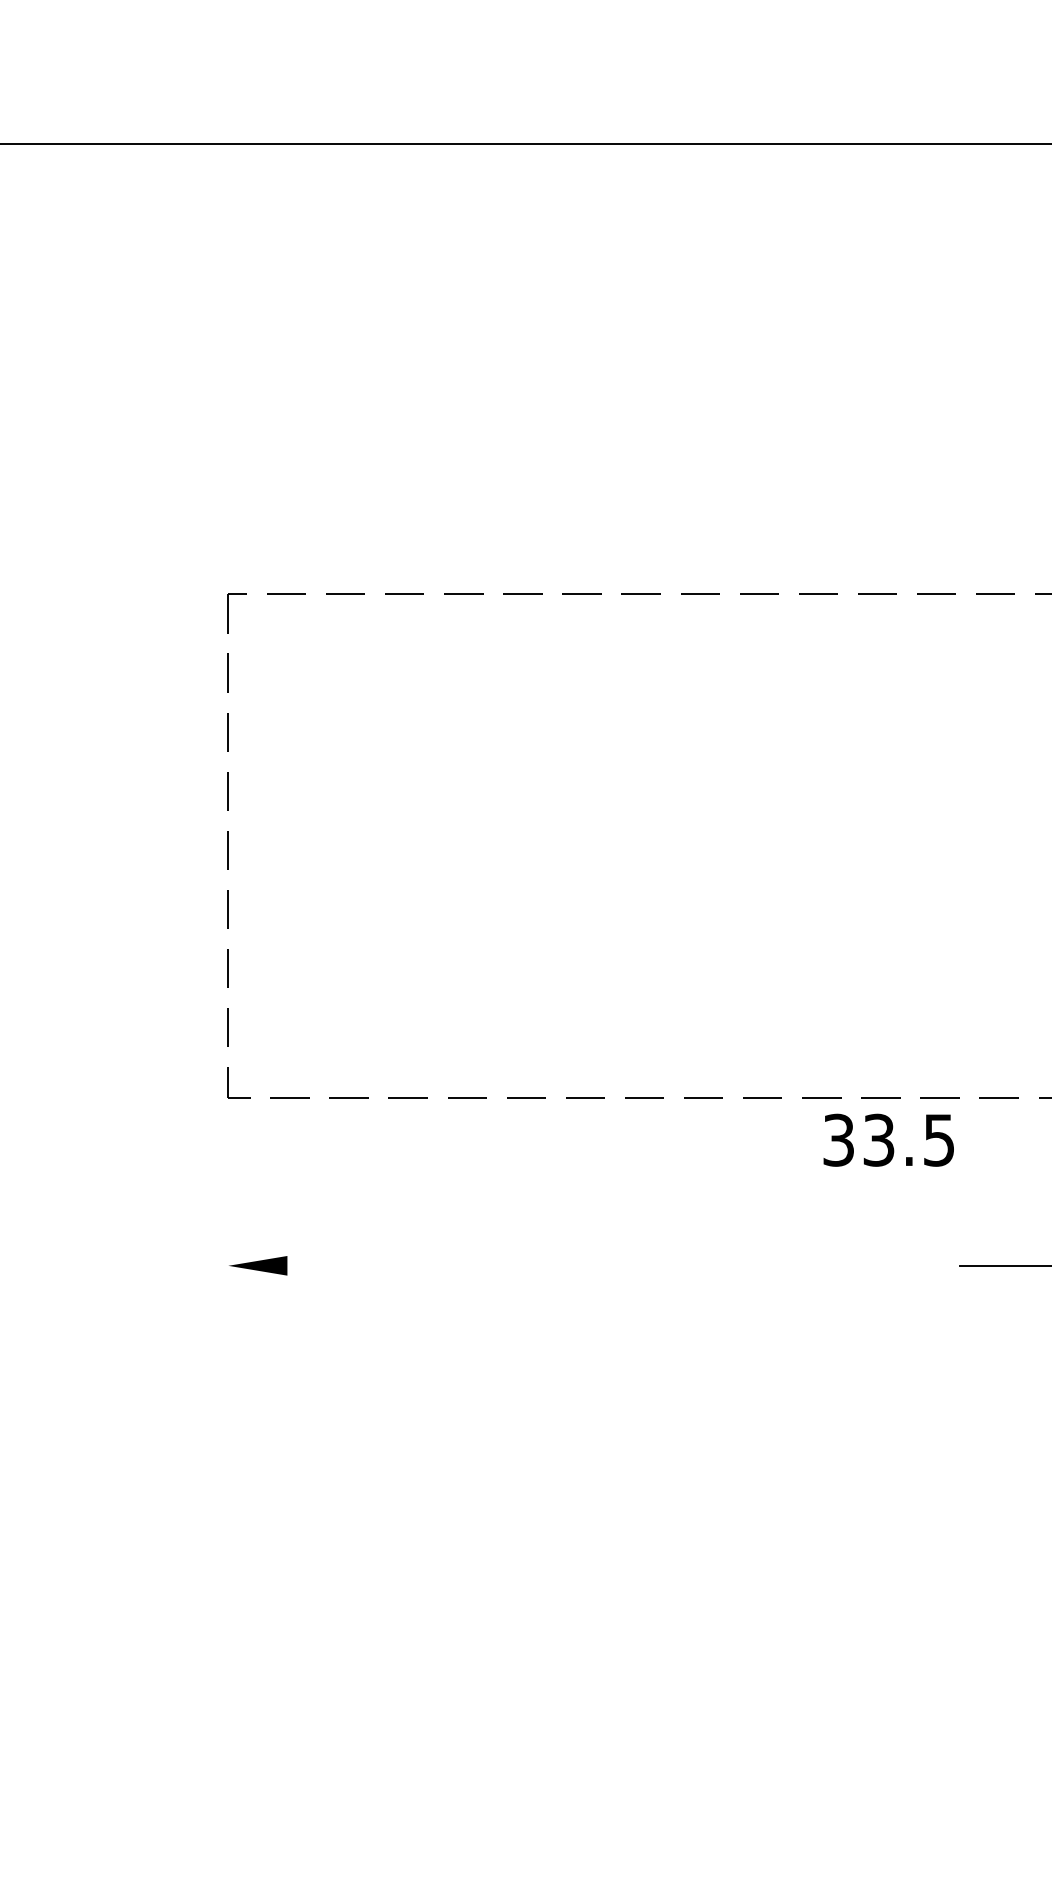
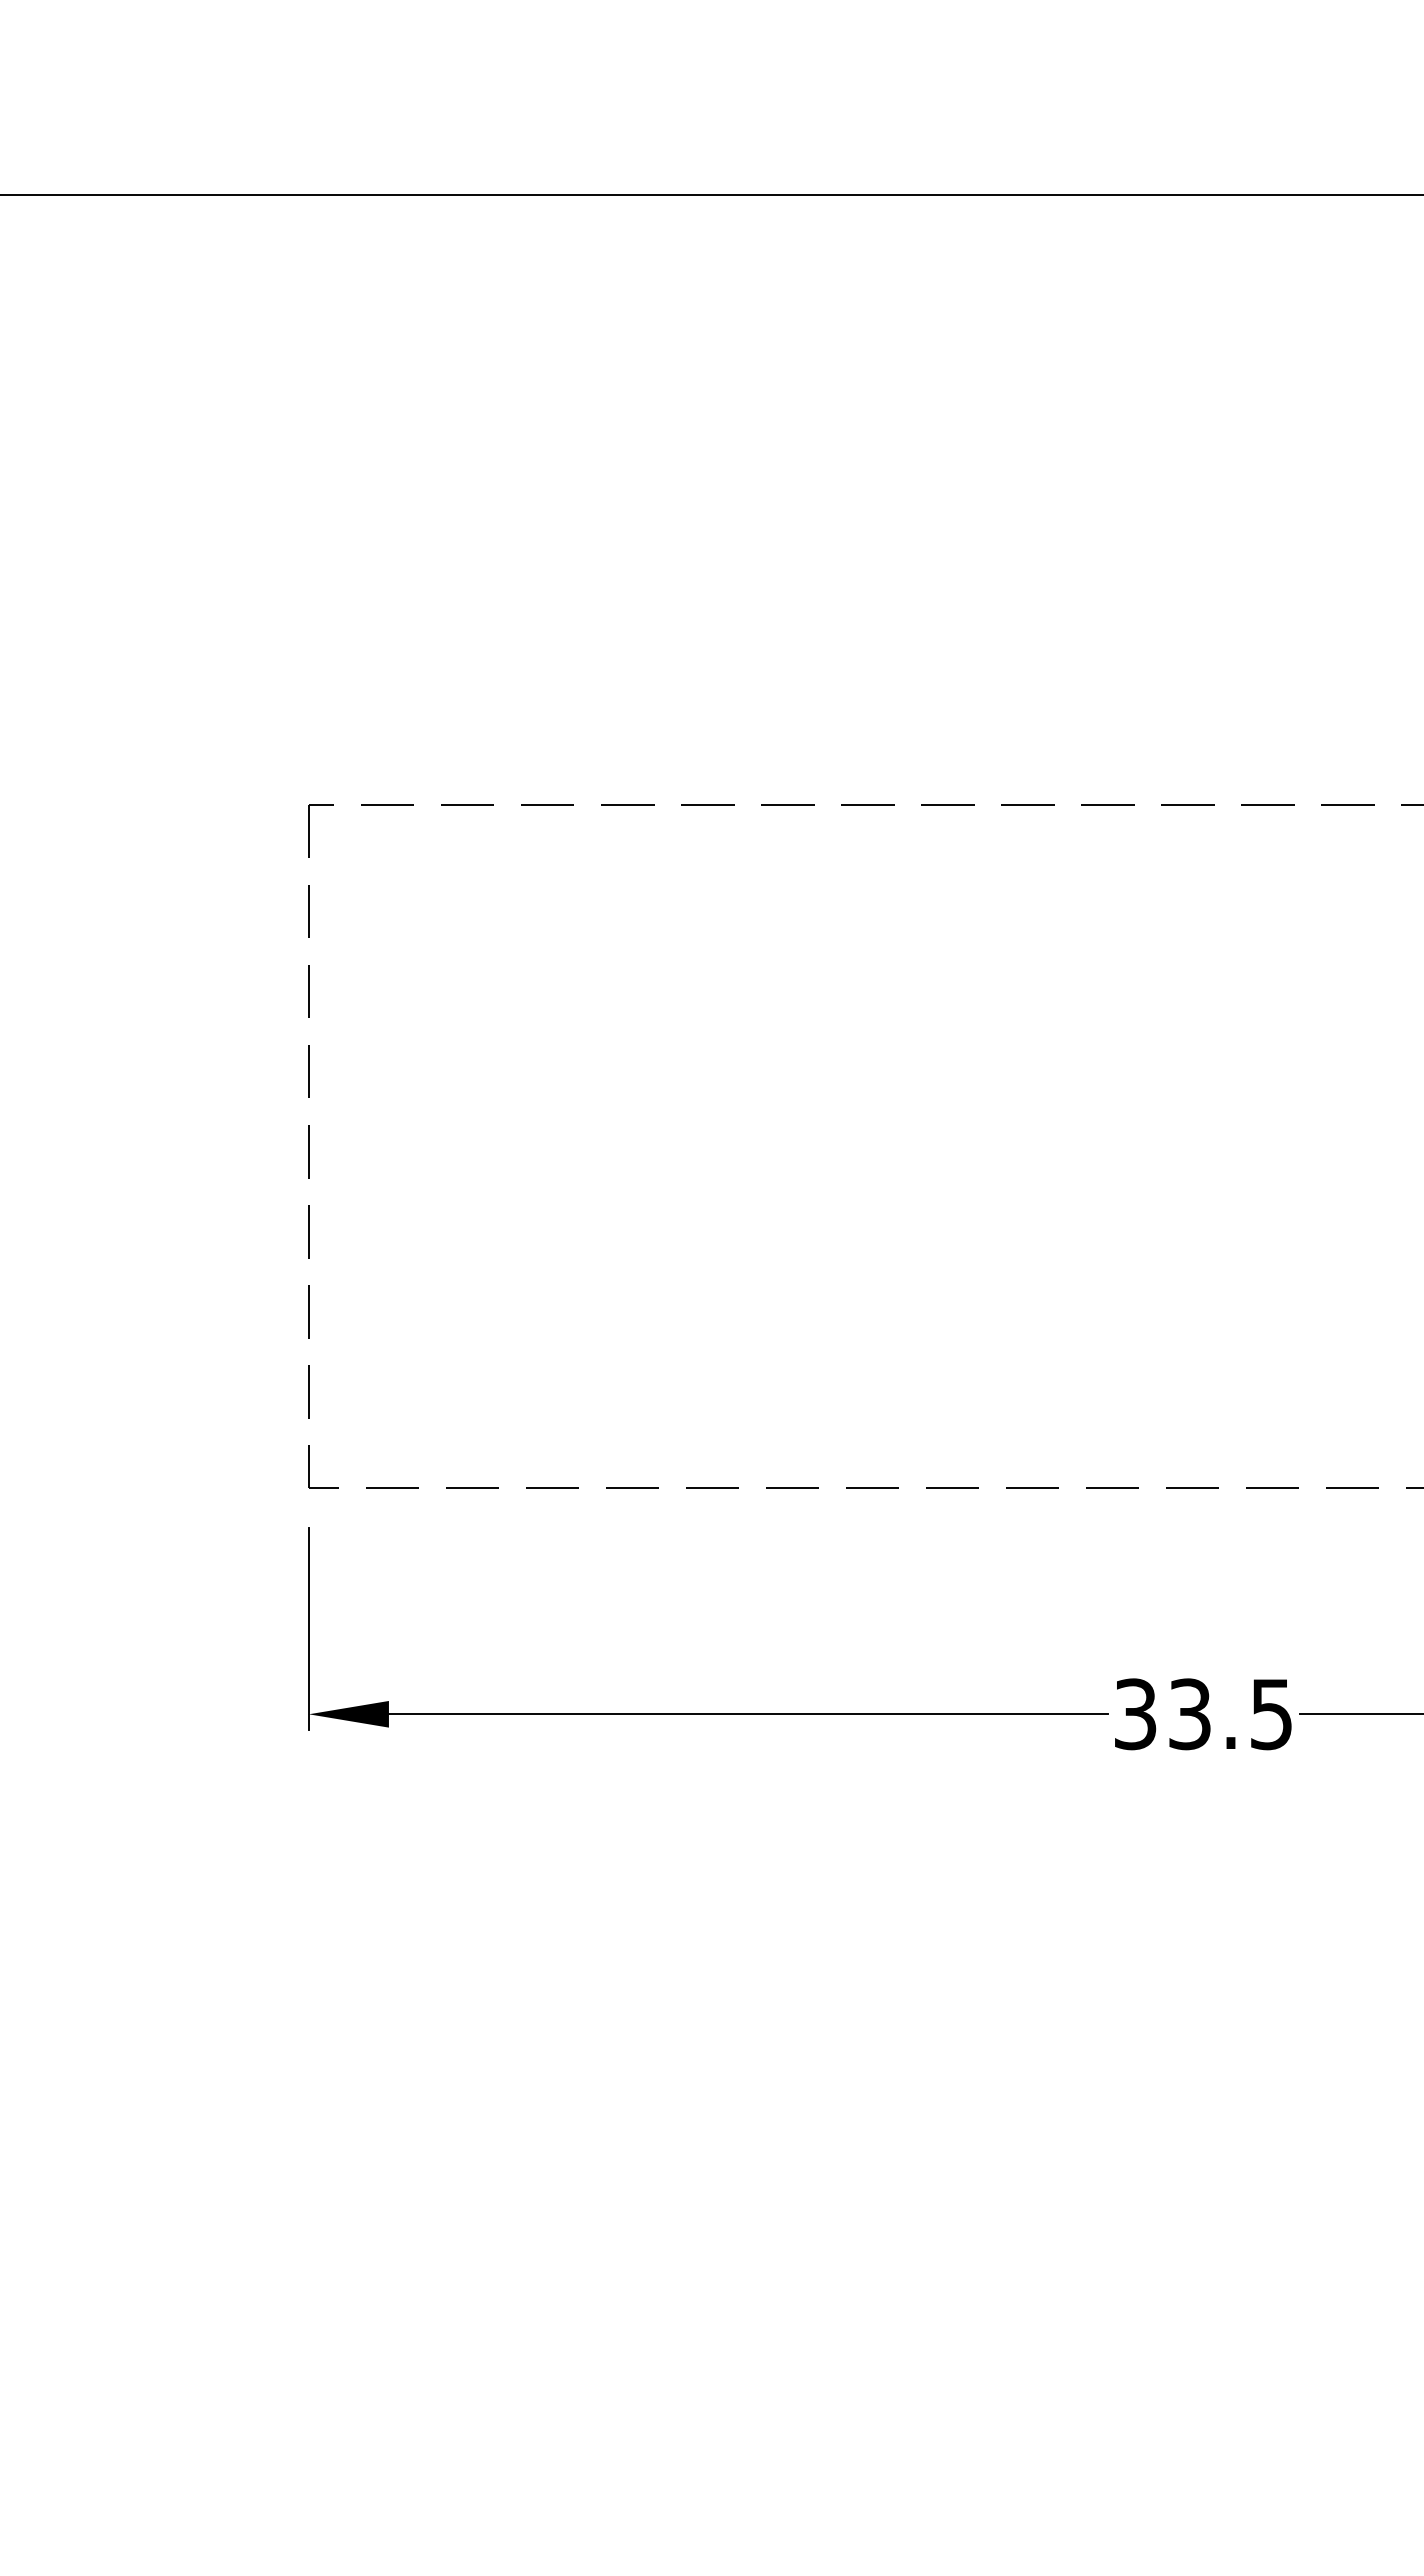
text: (888, 1140) -> (1203, 1714), moved
line: (228, 1202) -> (308, 1628), added
line: (552, 1265) -> (747, 1714), added

